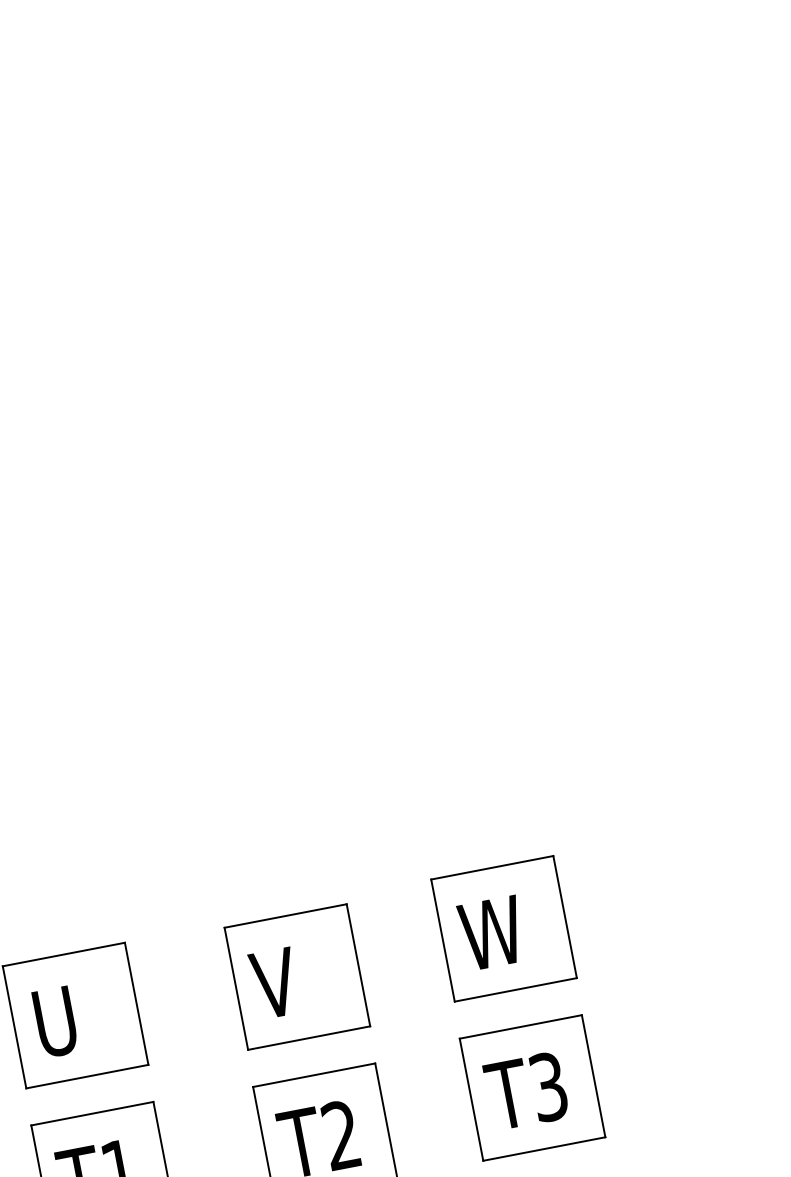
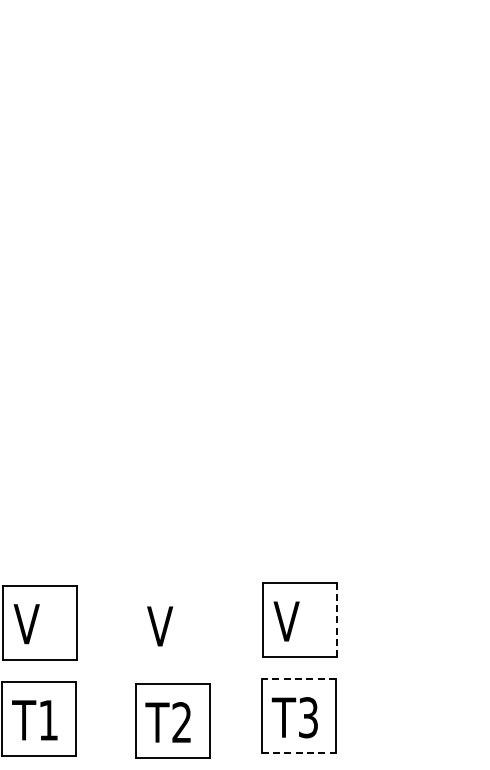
line: (565, 917) -> (337, 620), solid -> dashed
text: (490, 933) -> (291, 621), W -> V
part: (296, 976) -> (173, 624), removed
text: (53, 1022) -> (26, 624), U -> V
line: (520, 1027) -> (298, 679), solid -> dashed
line: (543, 1149) -> (298, 753), solid -> dashed

